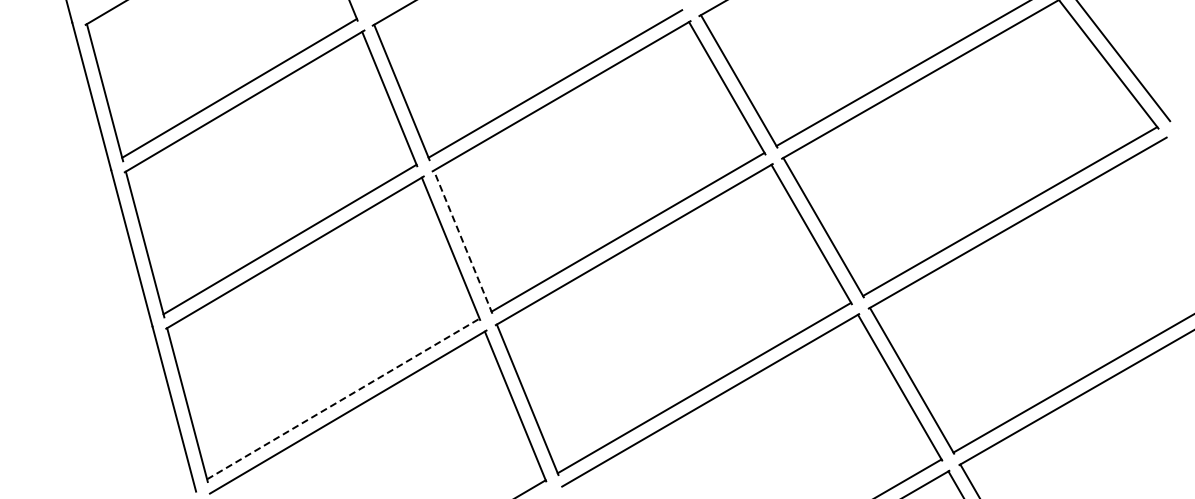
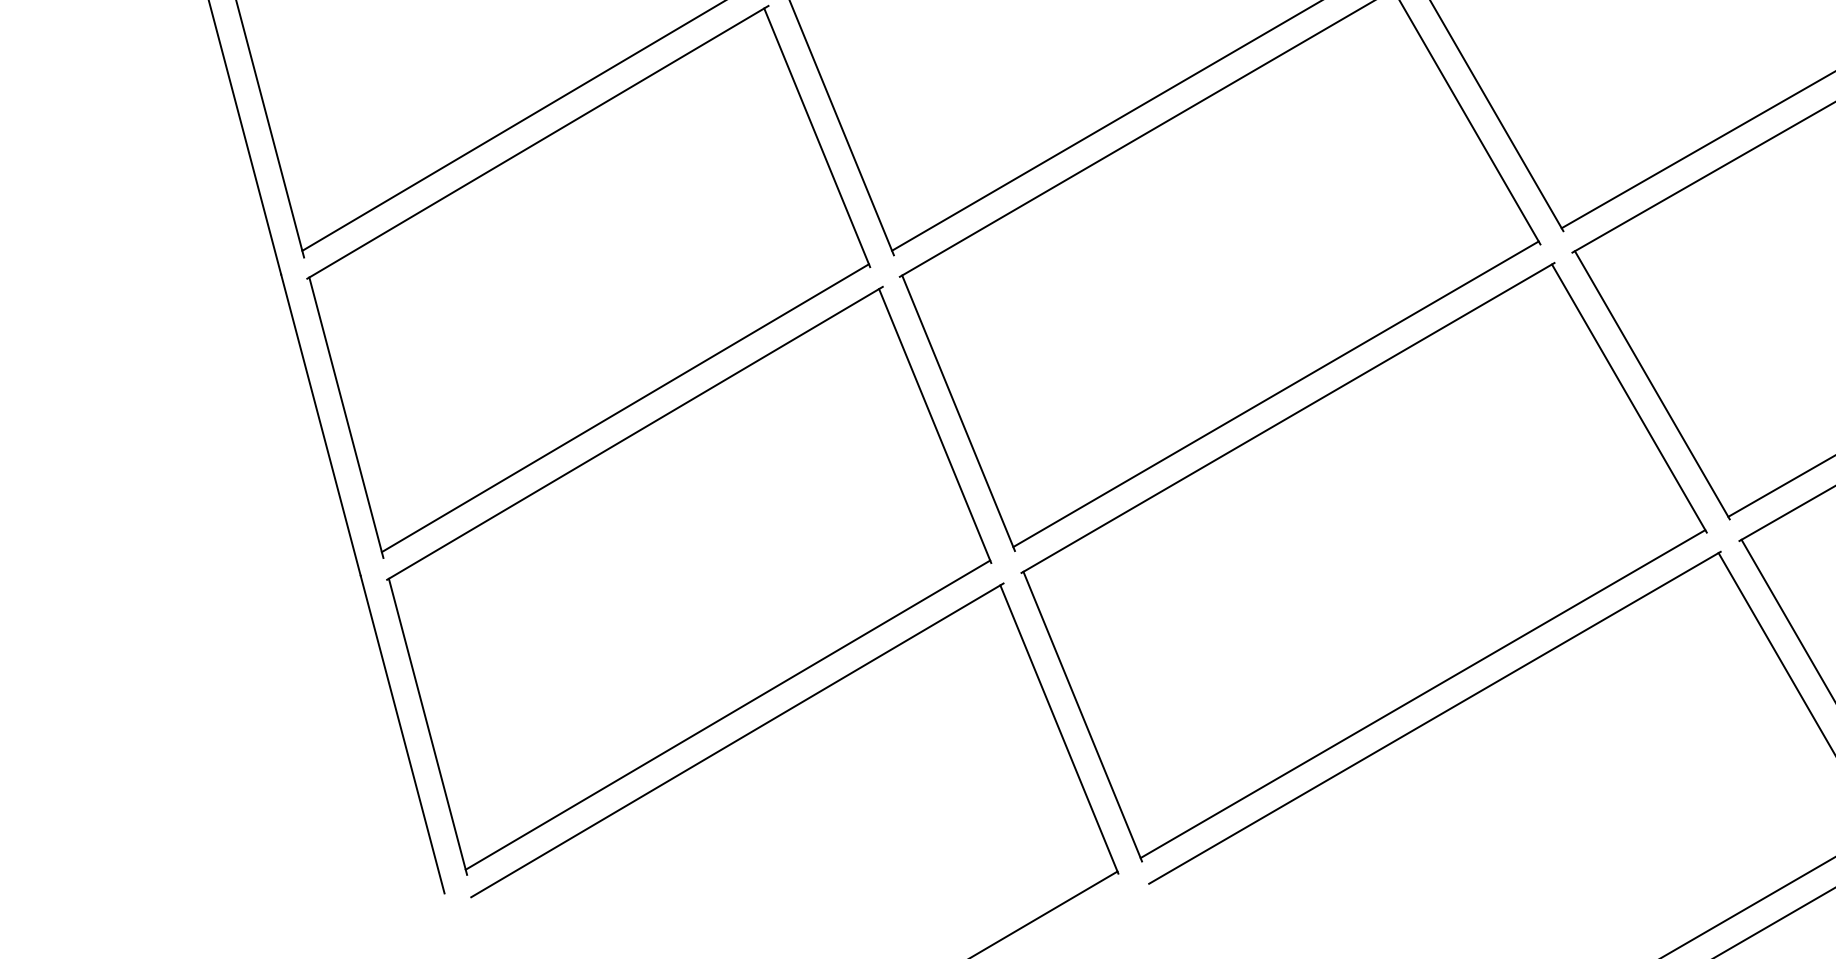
line: (462, 241) -> (957, 411), dashed -> solid
line: (343, 398) -> (728, 714), dashed -> solid

